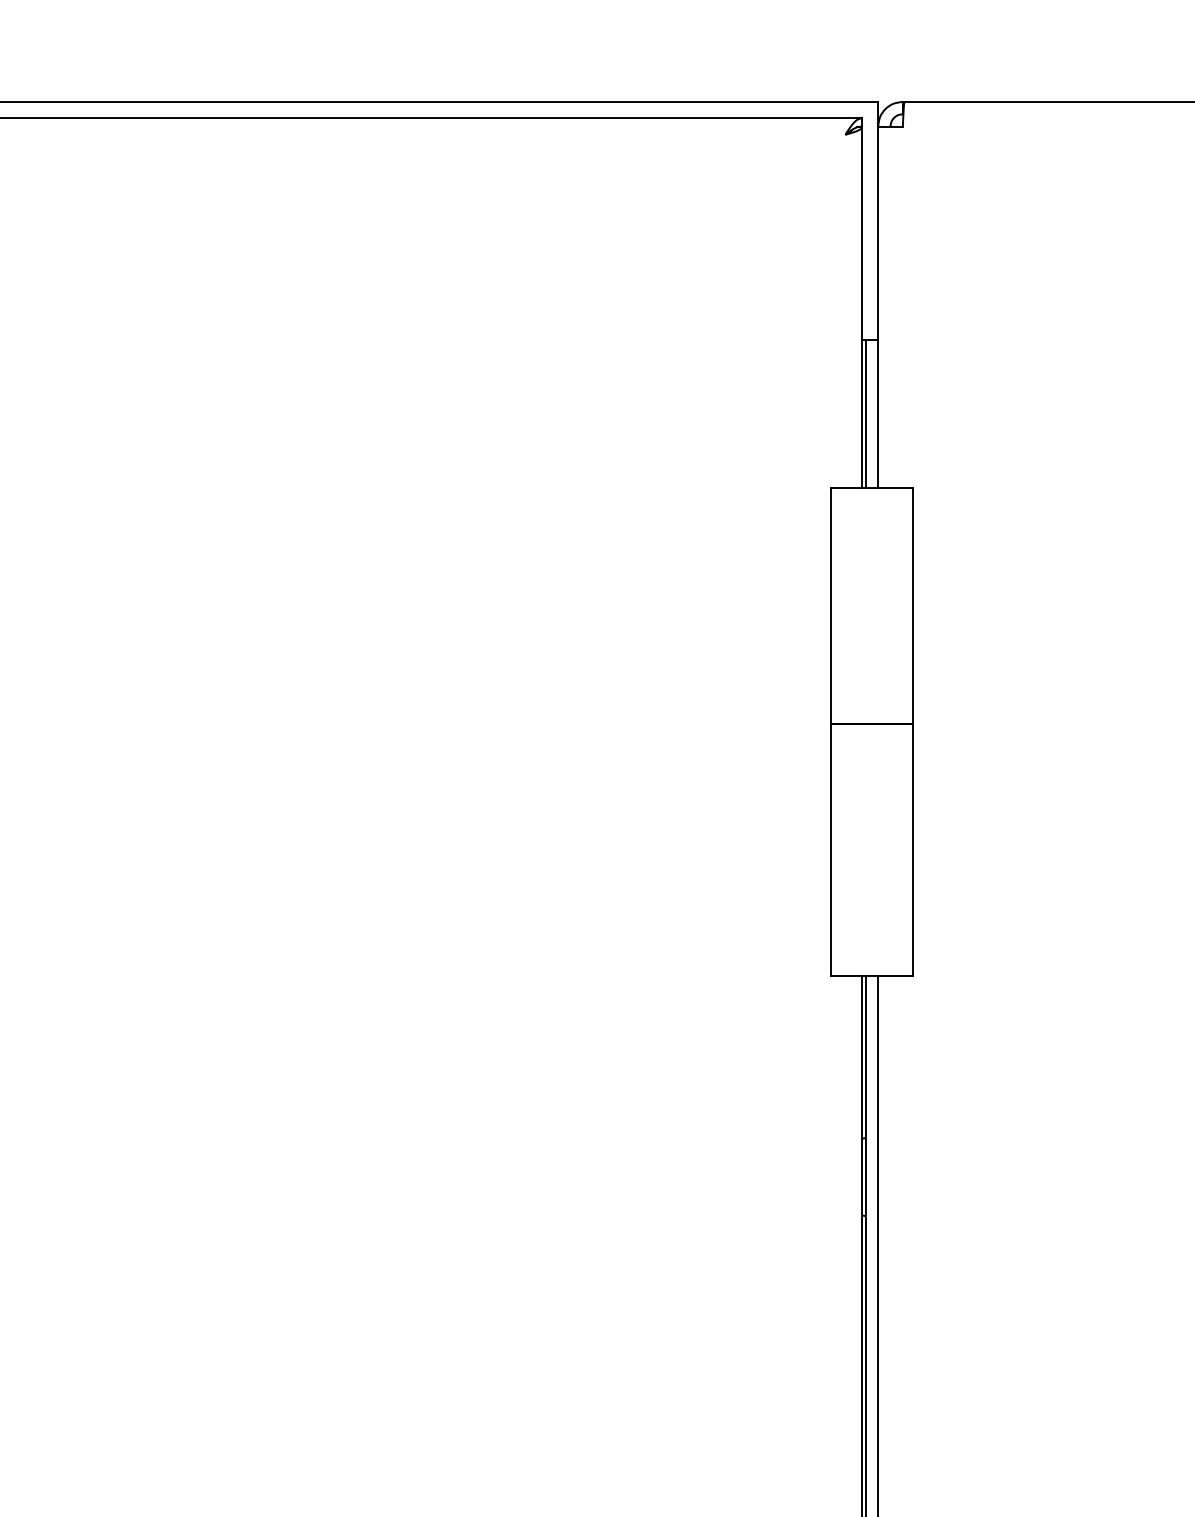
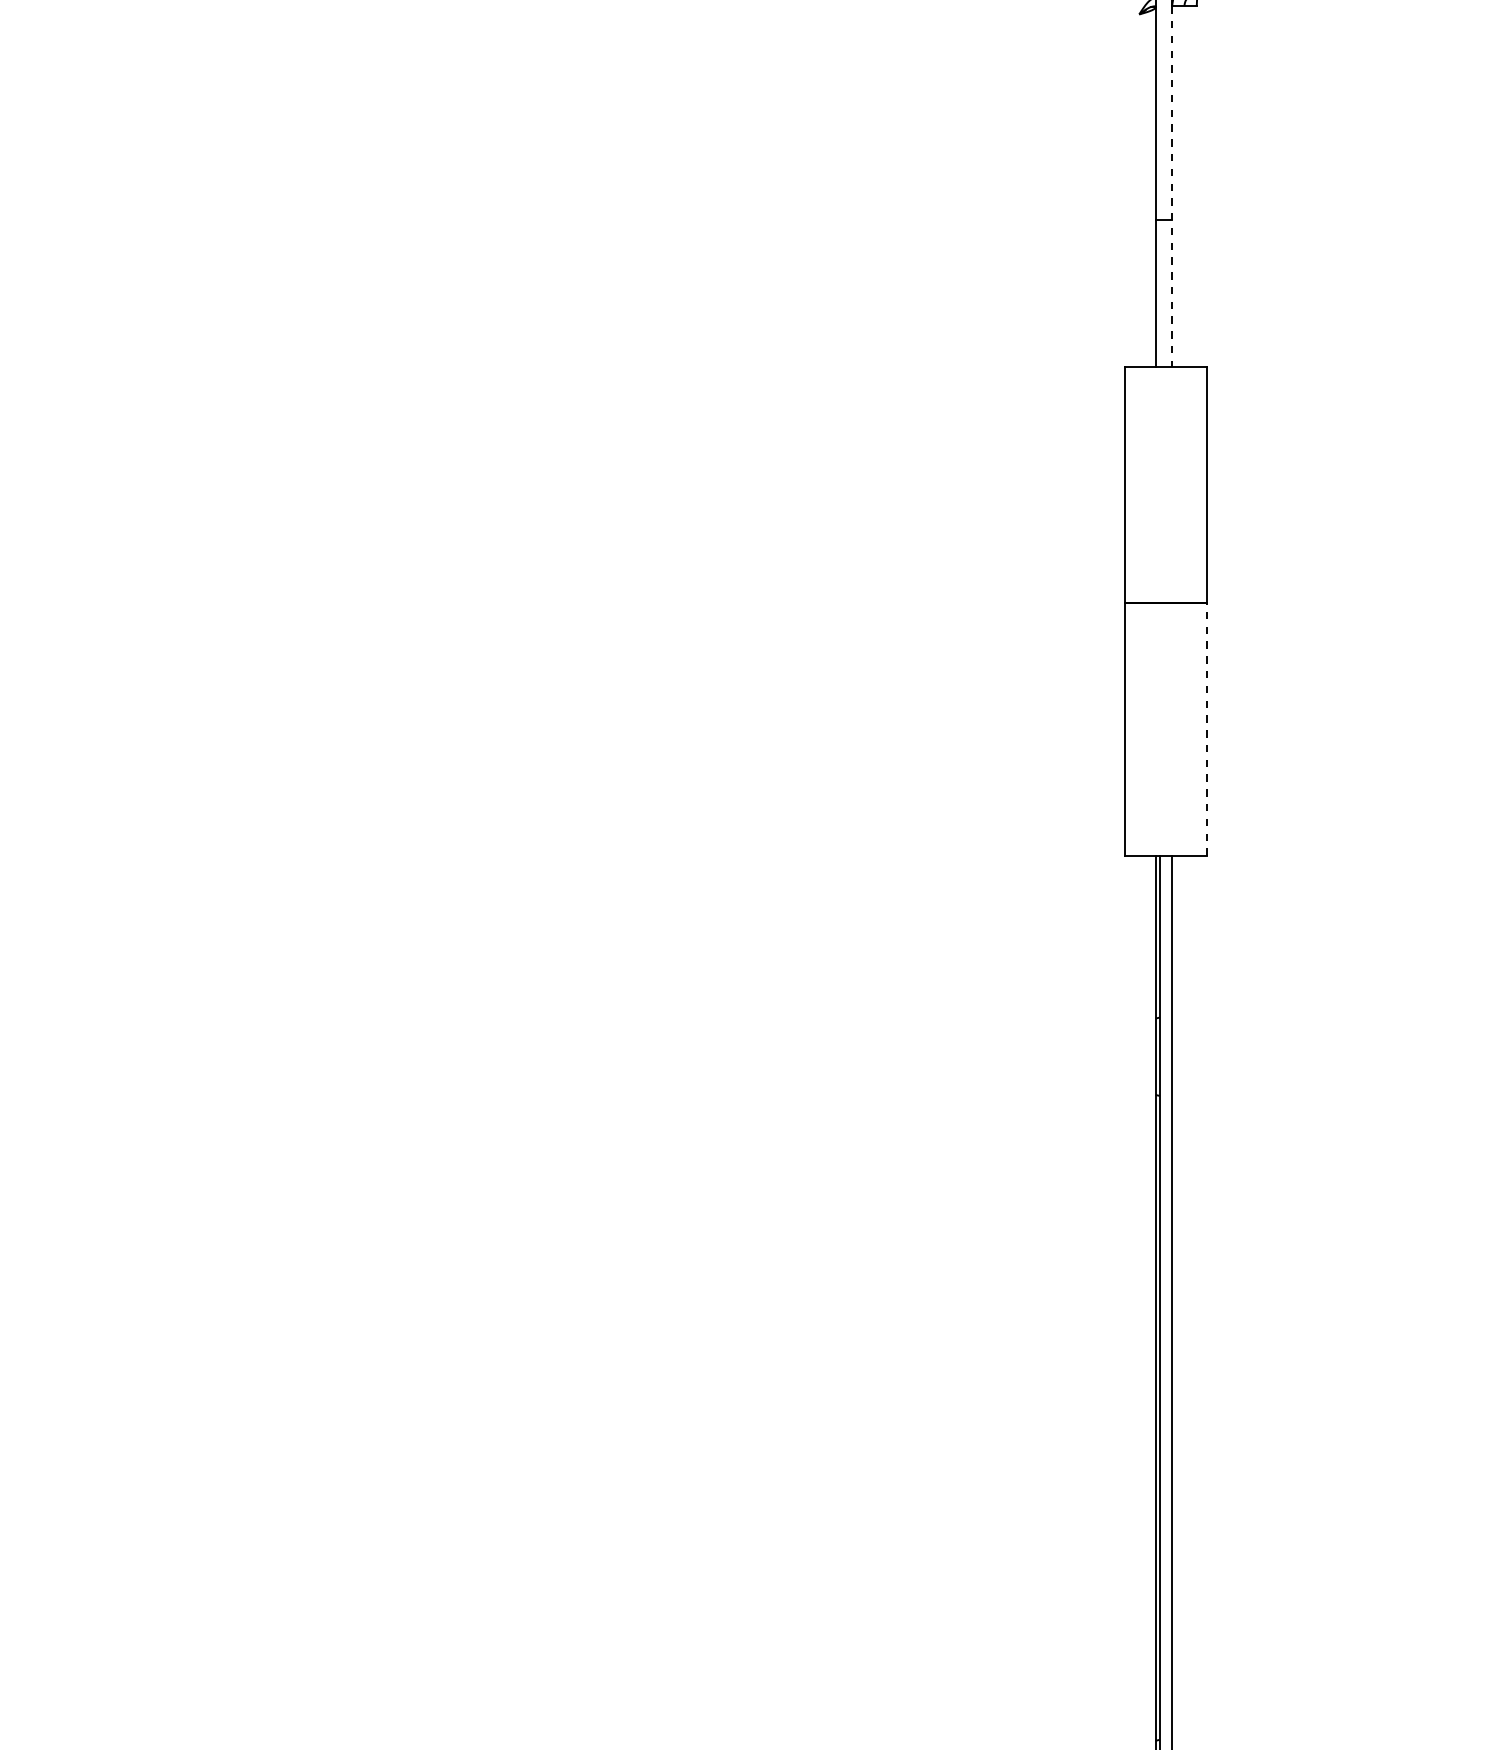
line: (878, 306) -> (1172, 186), solid -> dashed
line: (865, 413) -> (1159, 293), removed
line: (913, 849) -> (1207, 729), solid -> dashed

